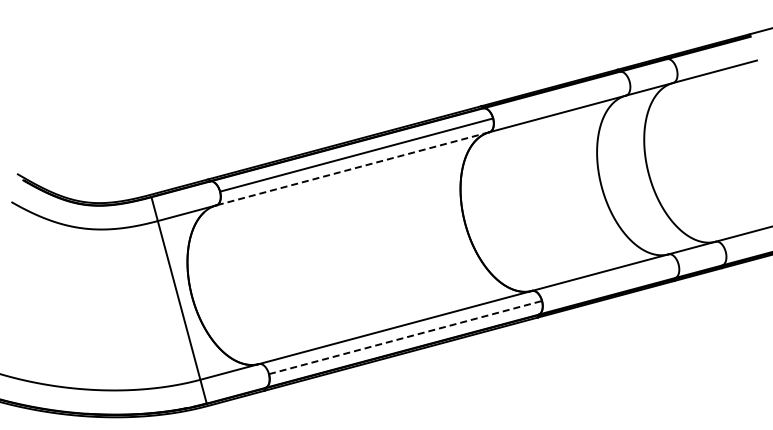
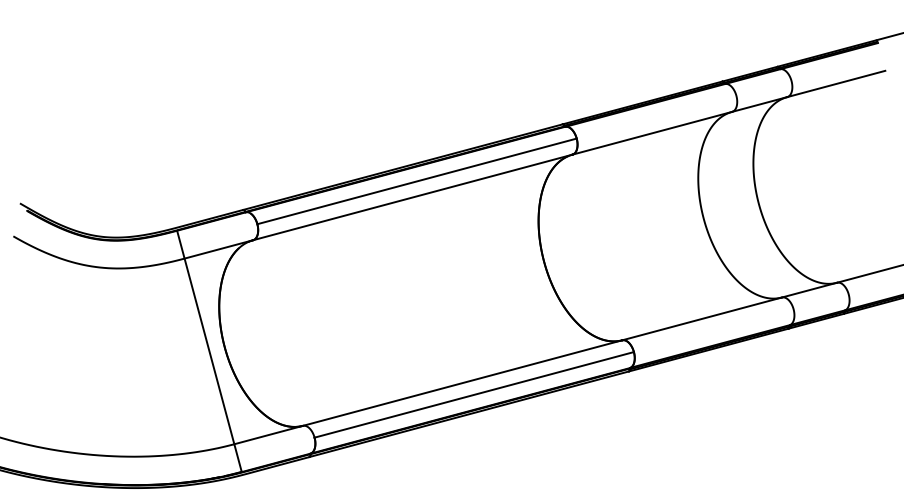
line: (352, 168) -> (412, 197), dashed -> solid
line: (406, 337) -> (475, 394), dashed -> solid

